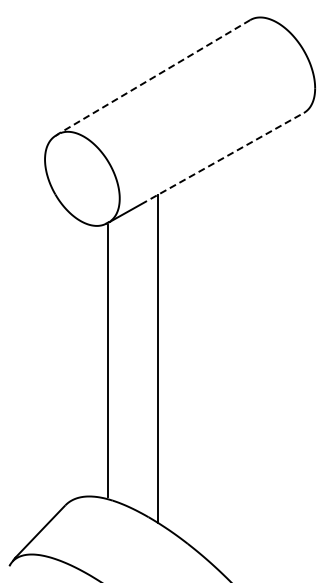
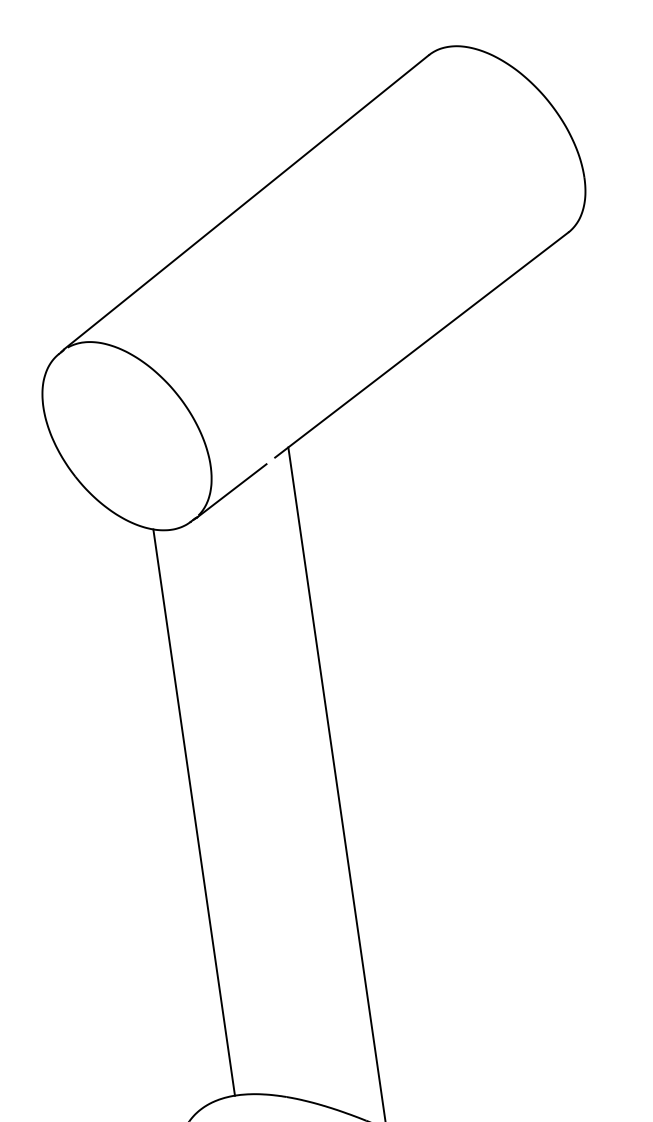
line: (154, 77) -> (246, 203), dashed -> solid
line: (227, 155) -> (422, 343), dashed -> solid
line: (108, 360) -> (194, 812), moved

